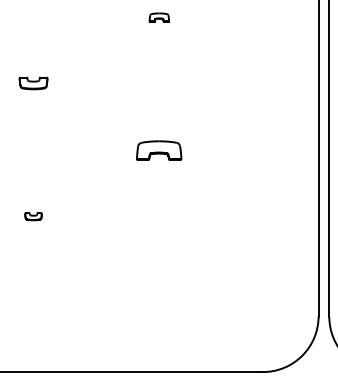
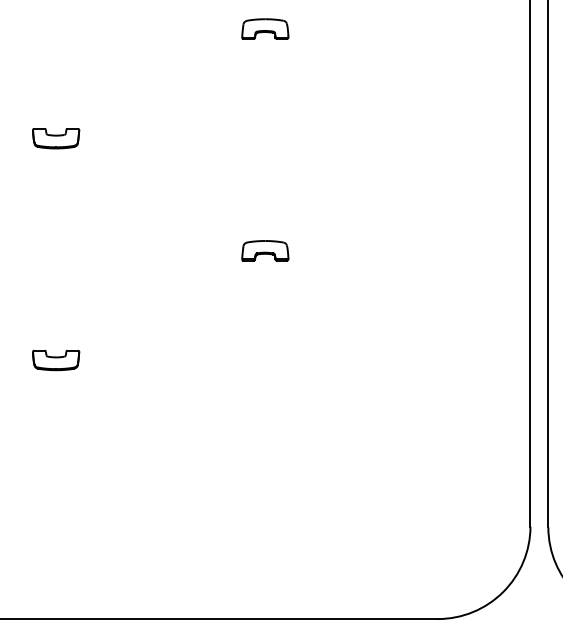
part: (159, 17) -> (265, 28), size x1.43
part: (159, 150) -> (265, 250), size x0.62
part: (33, 216) -> (55, 360), size x1.67

